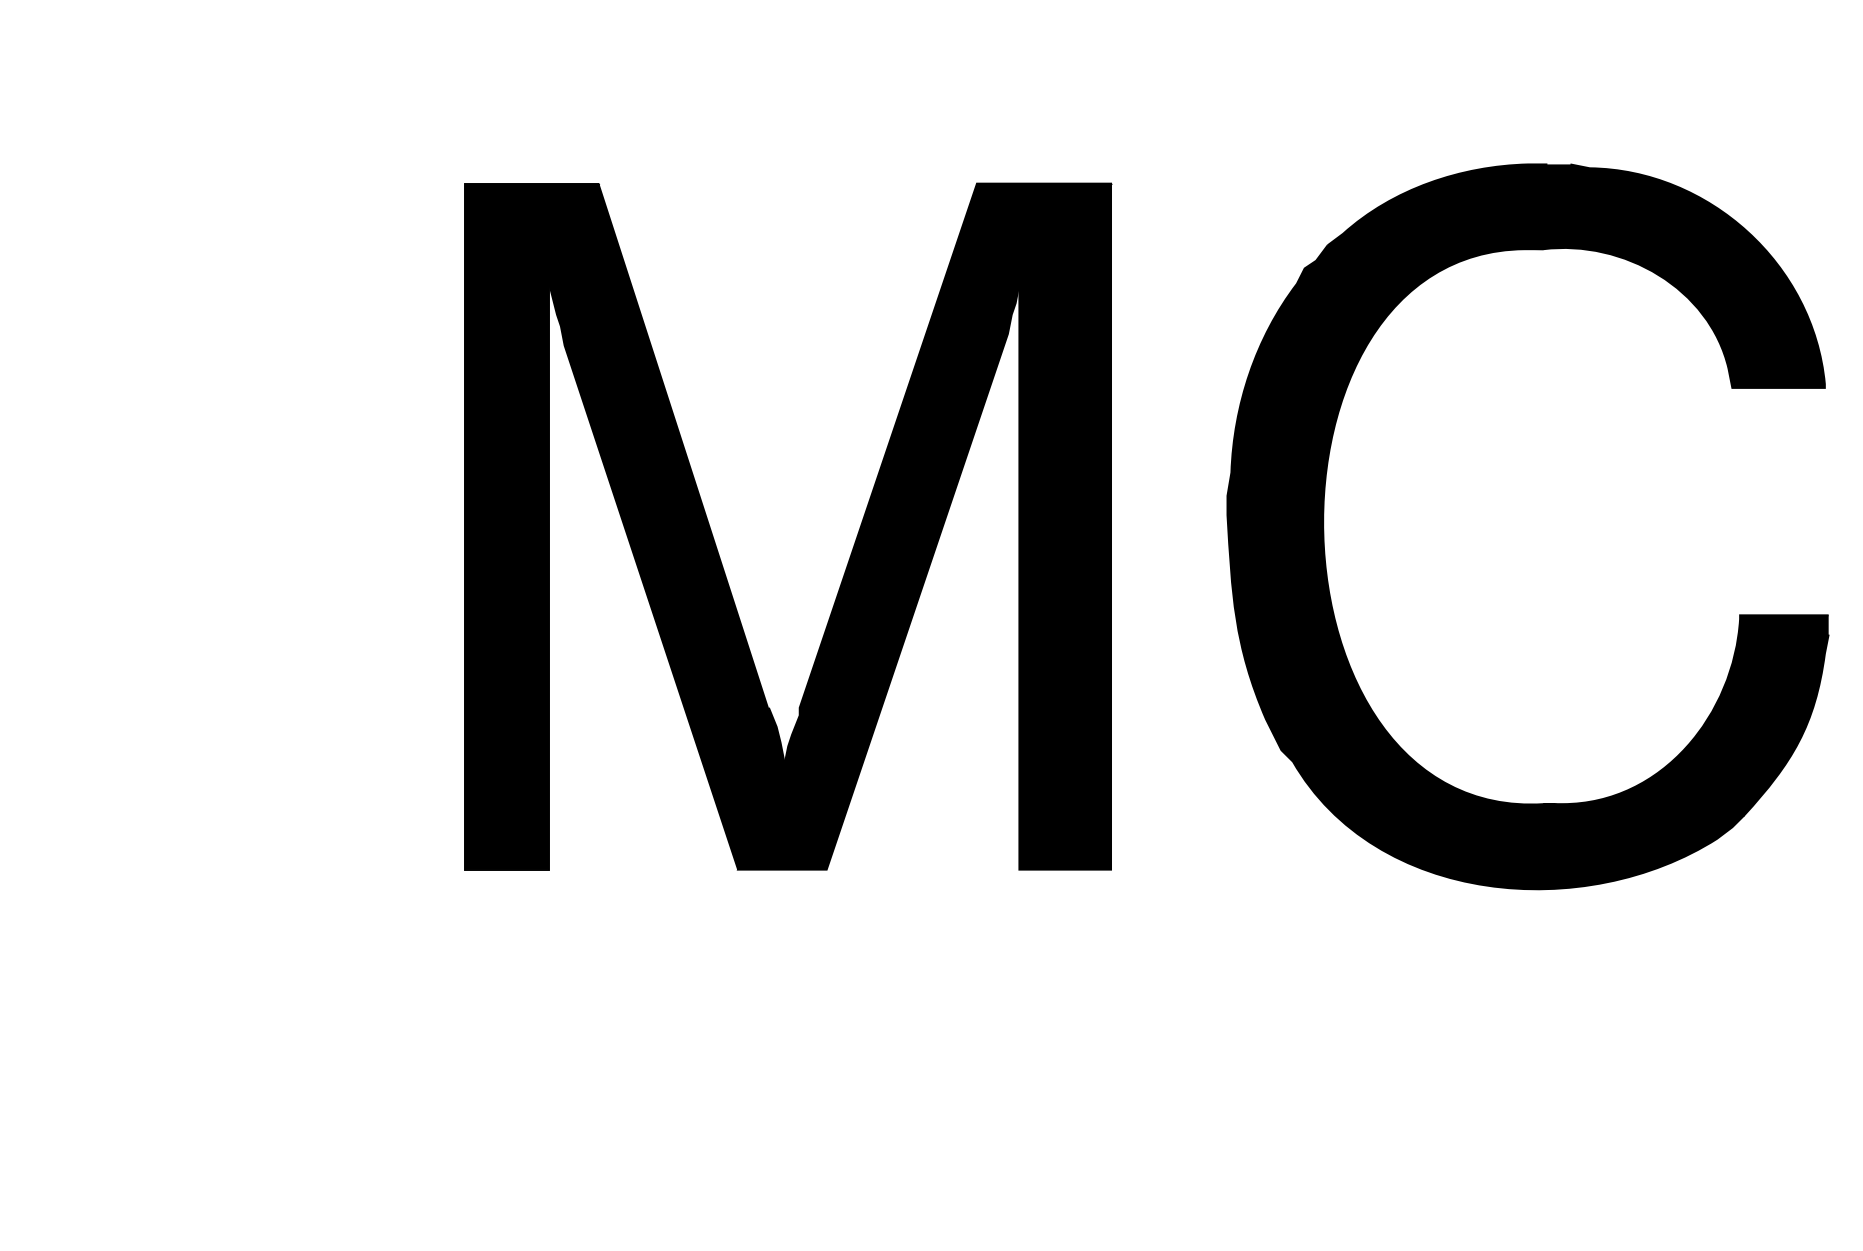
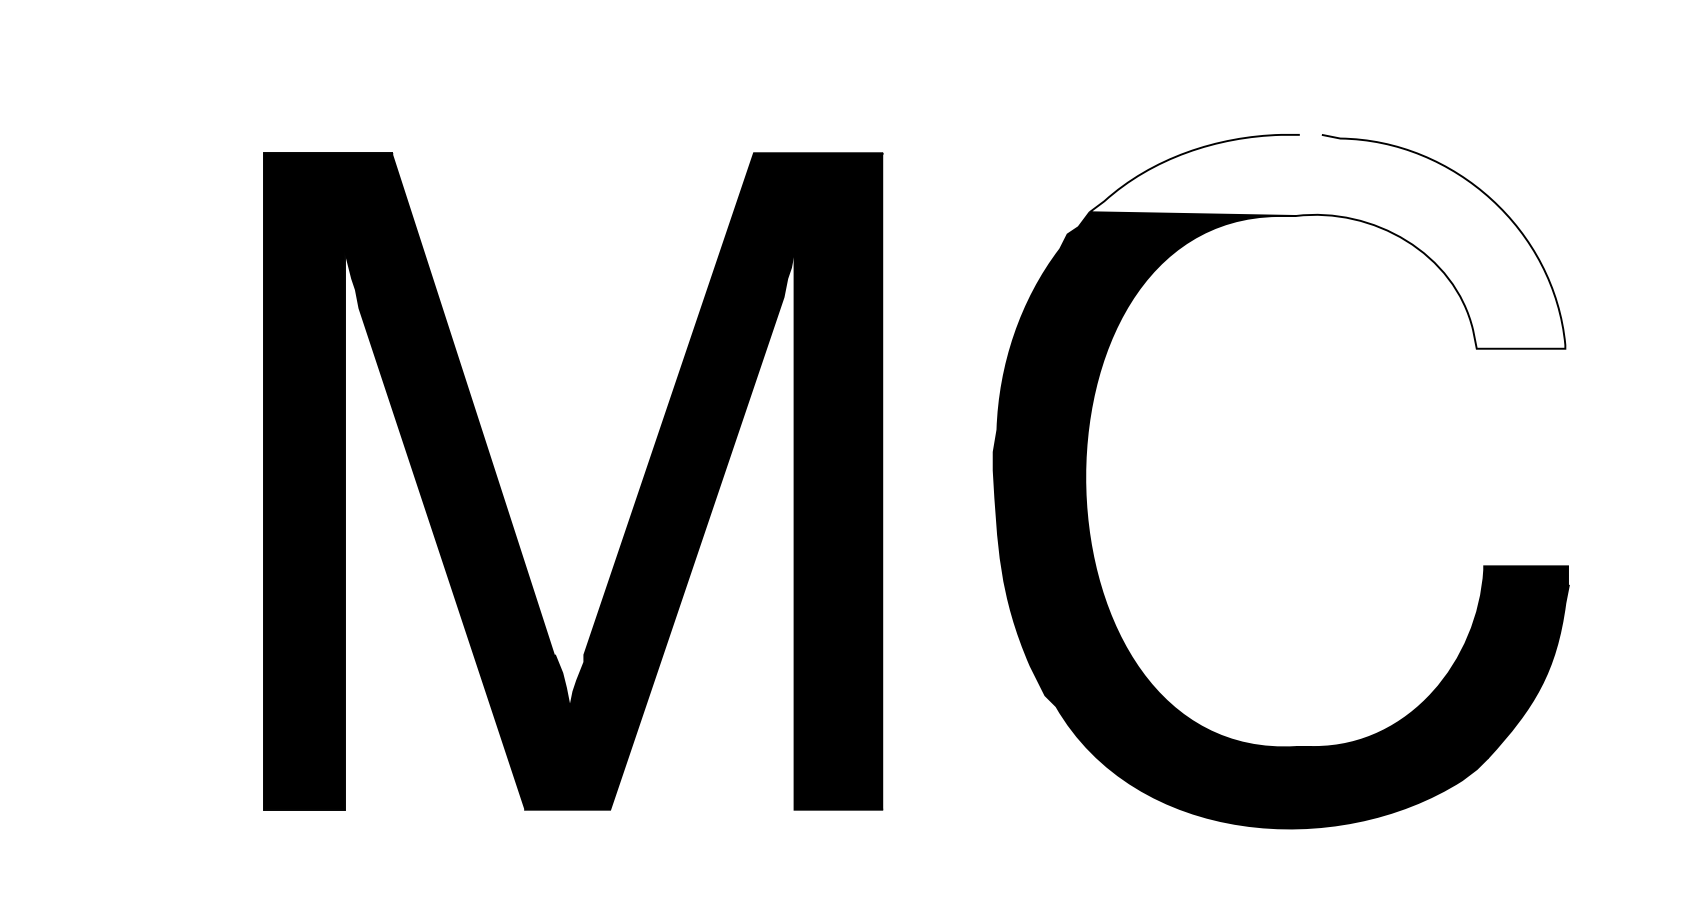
fill: (1575, 275) -> (1326, 241), removed

